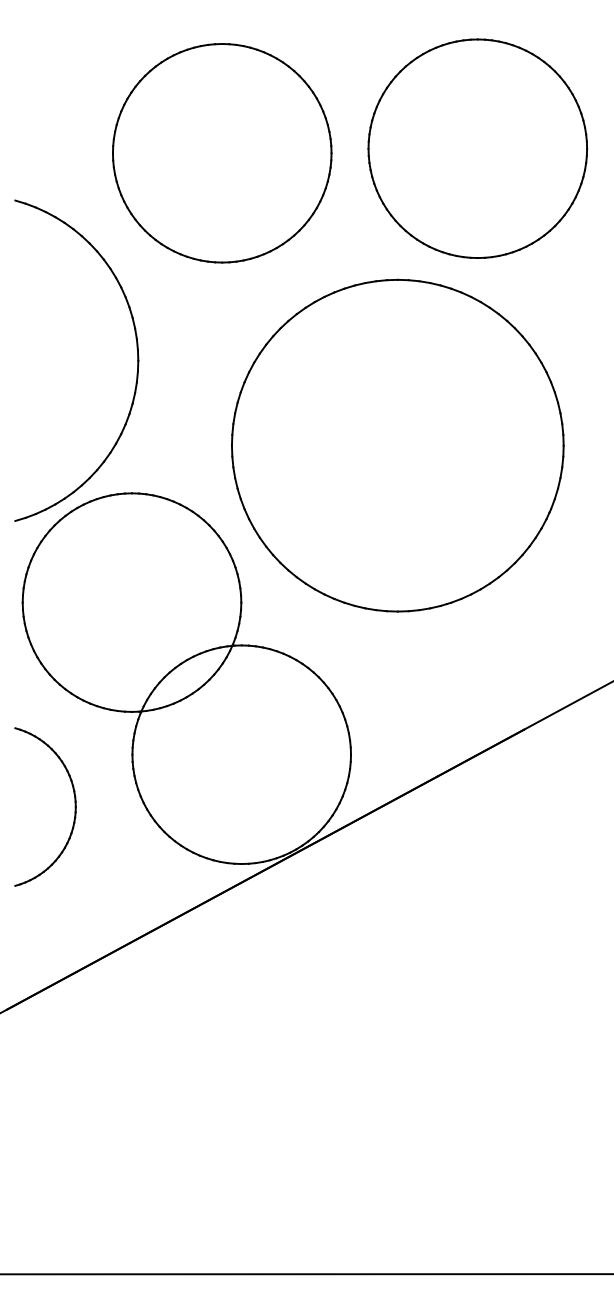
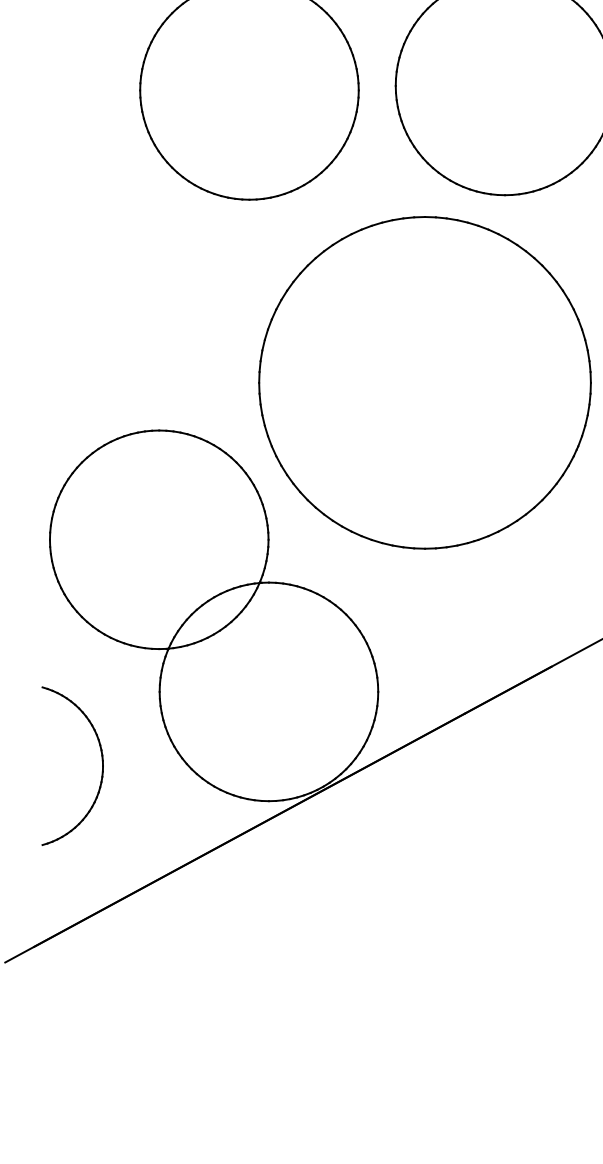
part: (137, 360) -> (164, 297), removed
part: (74, 806) -> (101, 765), moved

